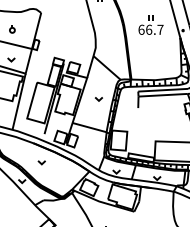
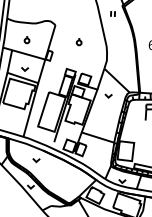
part: (66, 29) -> (79, 42), added
part: (98, 99) -> (108, 96), moved
part: (41, 162) -> (36, 160), moved

